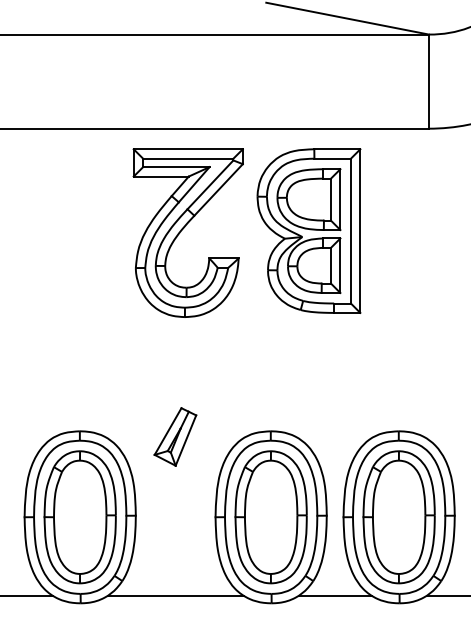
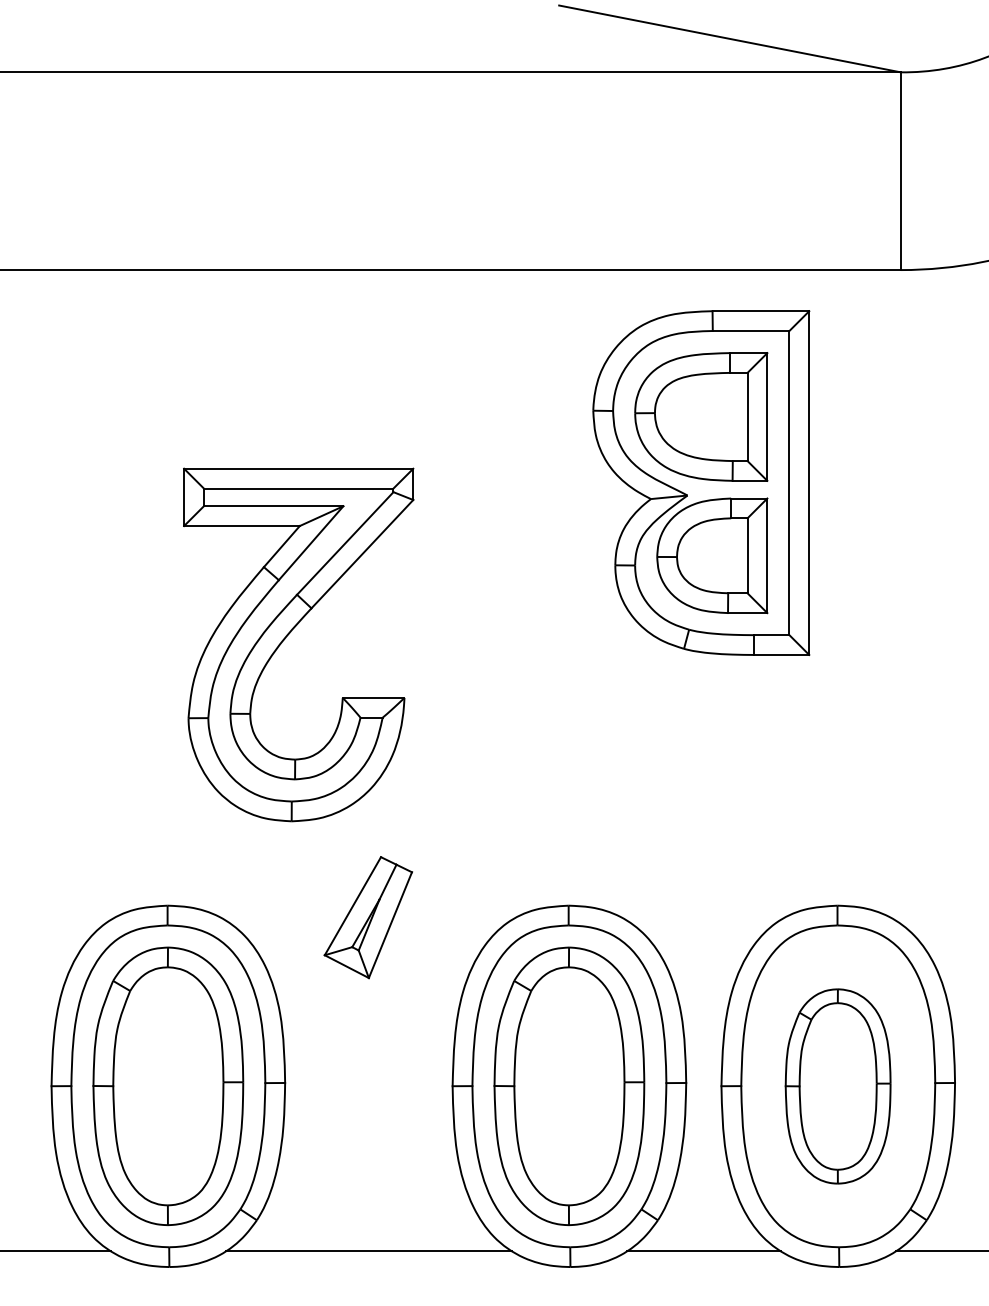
part: (308, 230) -> (700, 481), moved
part: (187, 232) -> (297, 643), moved
part: (398, 517) -> (836, 1086), size x0.7

